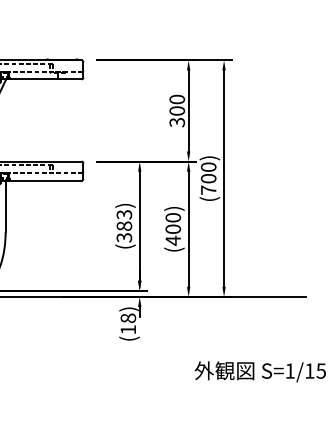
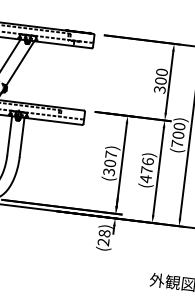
text: (124, 220) -> (110, 159), (383) -> (307)
text: (173, 223) -> (147, 165), (400) -> (476)
text: (127, 329) -> (102, 241), (18) -> (28)

